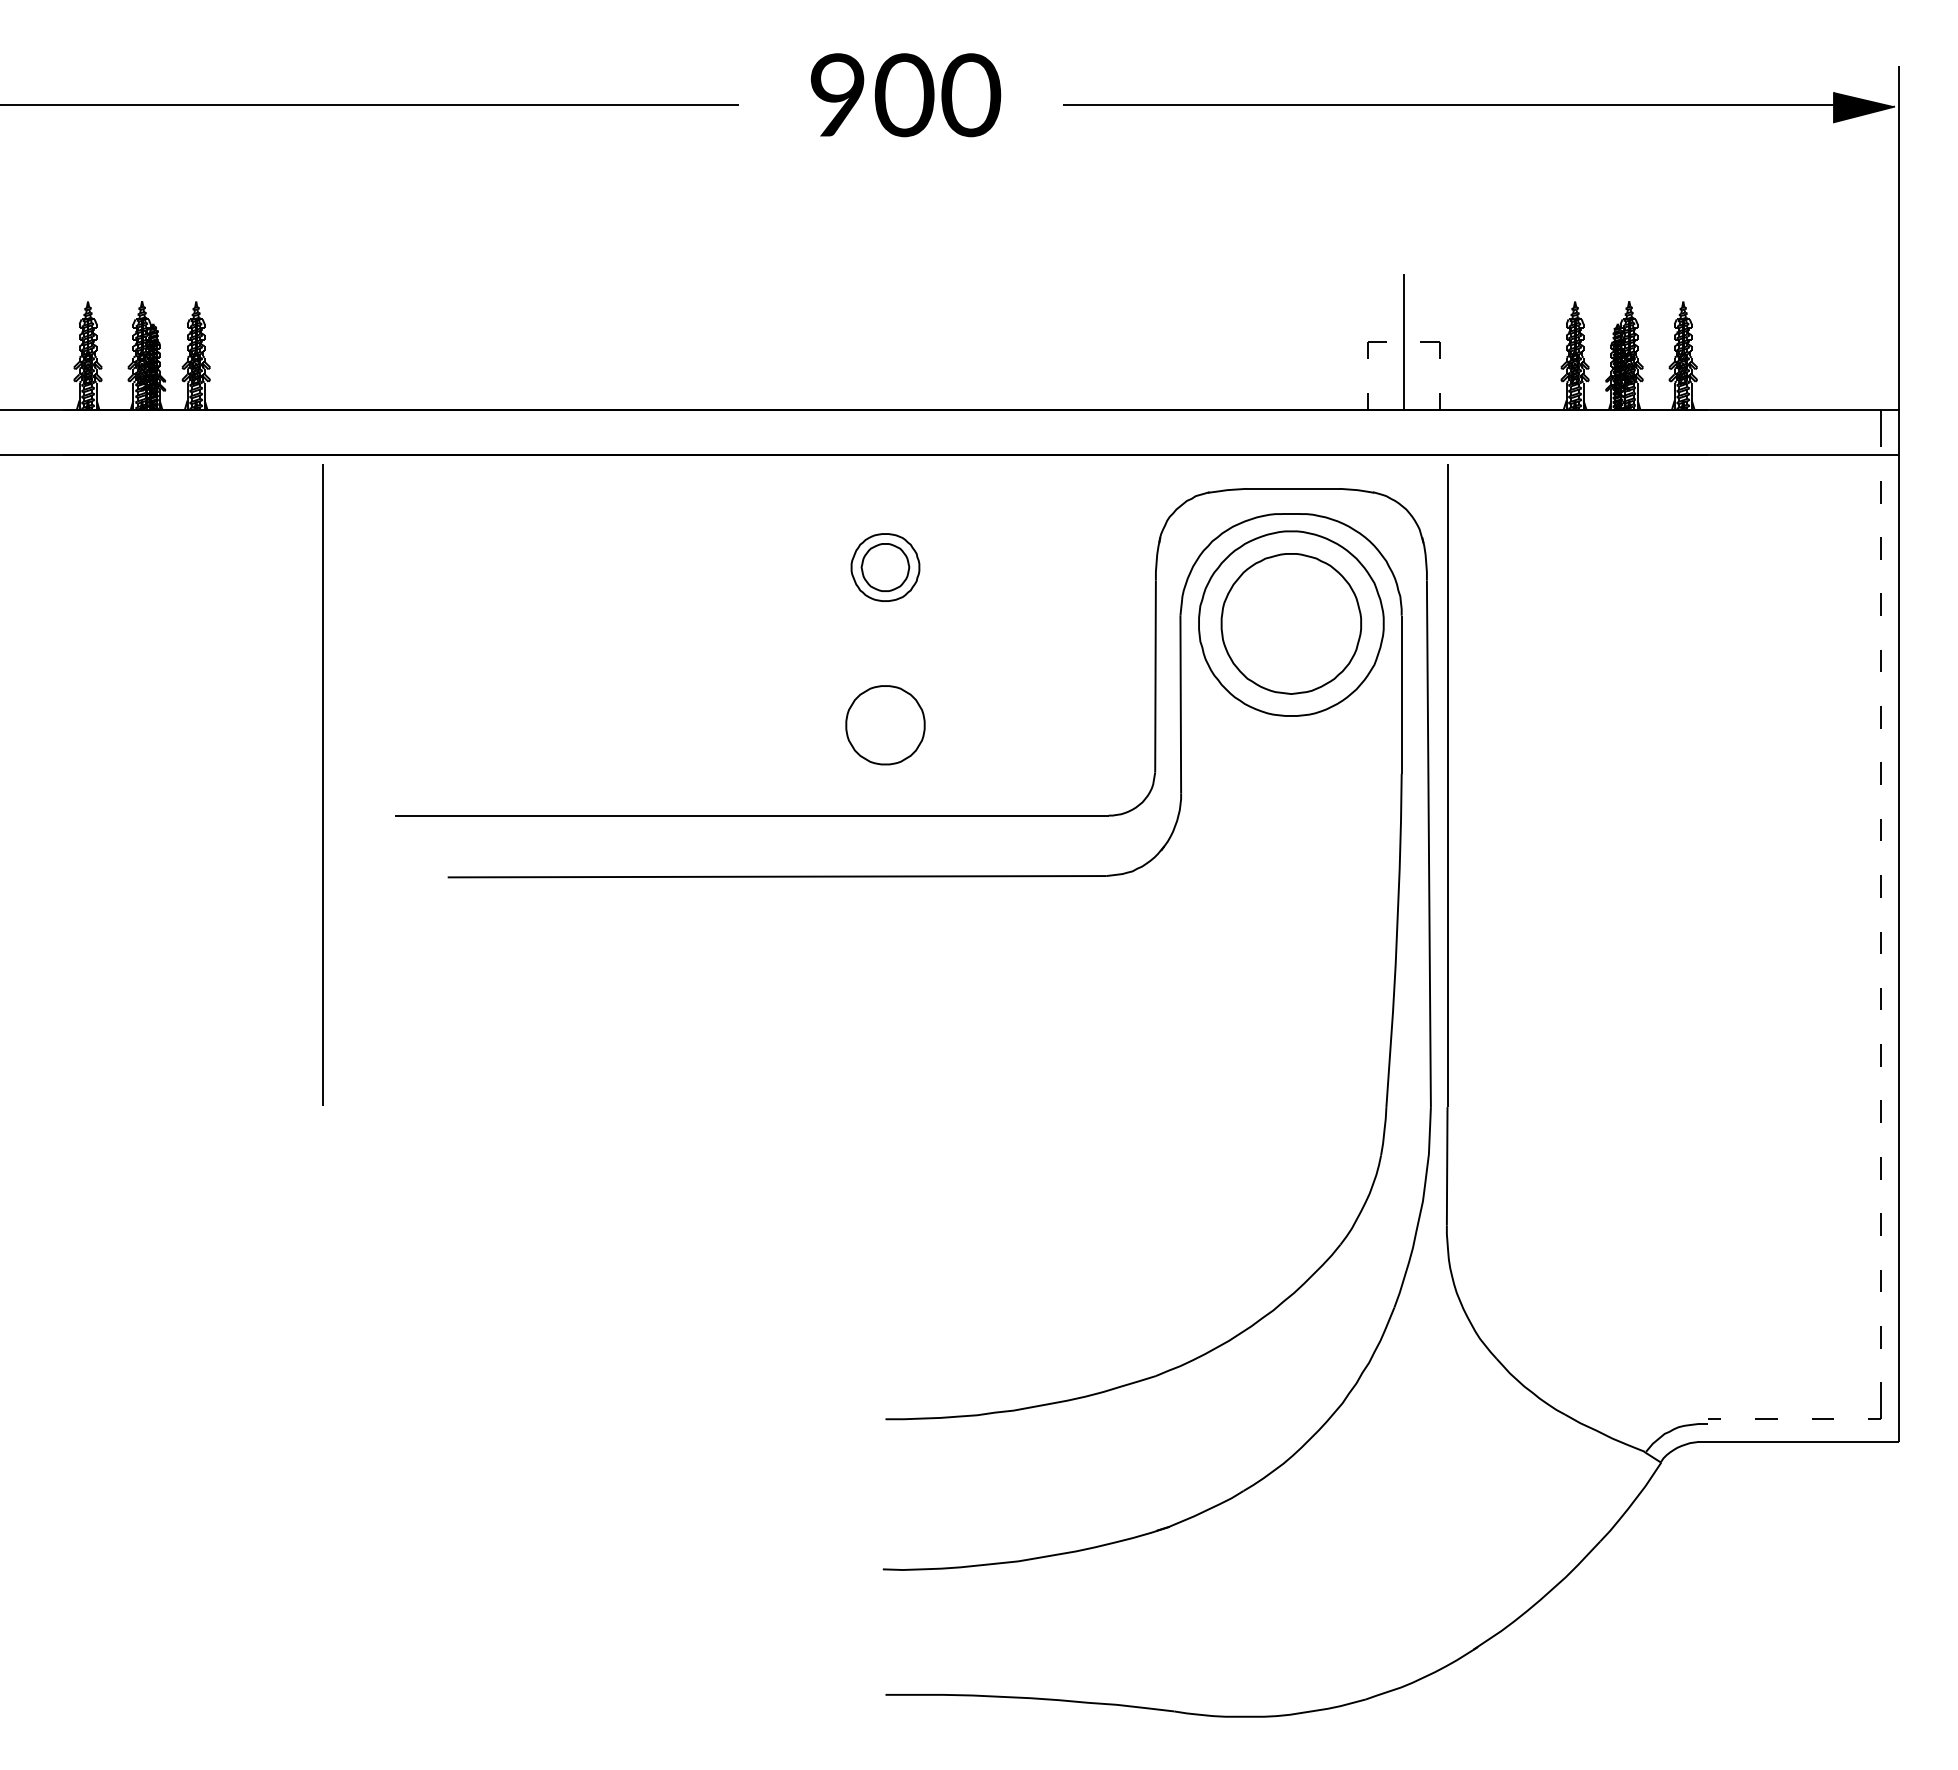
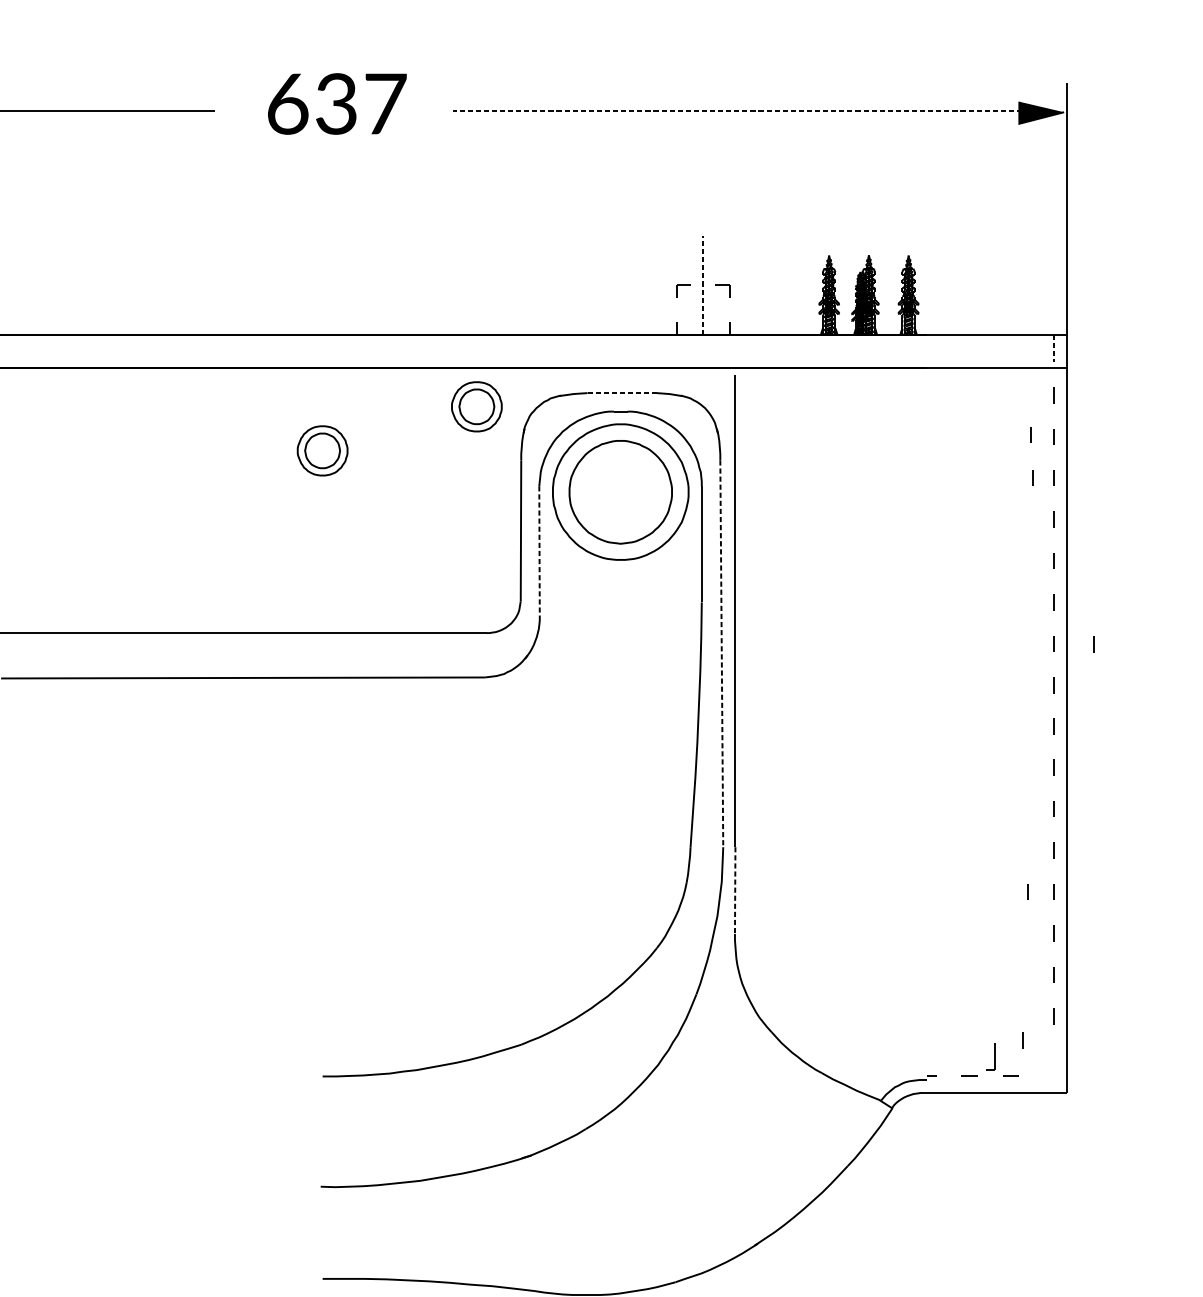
text: (905, 95) -> (337, 104), 900 -> 637
line: (1455, 105) -> (741, 111), solid -> dashed
line: (1403, 342) -> (703, 285), solid -> dashed
line: (1881, 428) -> (1054, 348), solid -> dashed
line: (1293, 488) -> (622, 392), solid -> dashed
part: (1095, 507) -> (476, 406), added
line: (1849, 545) -> (1030, 434), added
line: (1851, 604) -> (1032, 478), added
line: (1180, 704) -> (539, 551), solid -> dashed
part: (885, 725) -> (322, 566), removed
line: (1935, 830) -> (1093, 644), added
line: (1428, 844) -> (721, 654), solid -> dashed
line: (1447, 1166) -> (735, 890), solid -> dashed
line: (1844, 1168) -> (1027, 892), added
line: (1838, 1370) -> (1022, 1040), added
part: (1874, 1400) -> (990, 1056), moved

